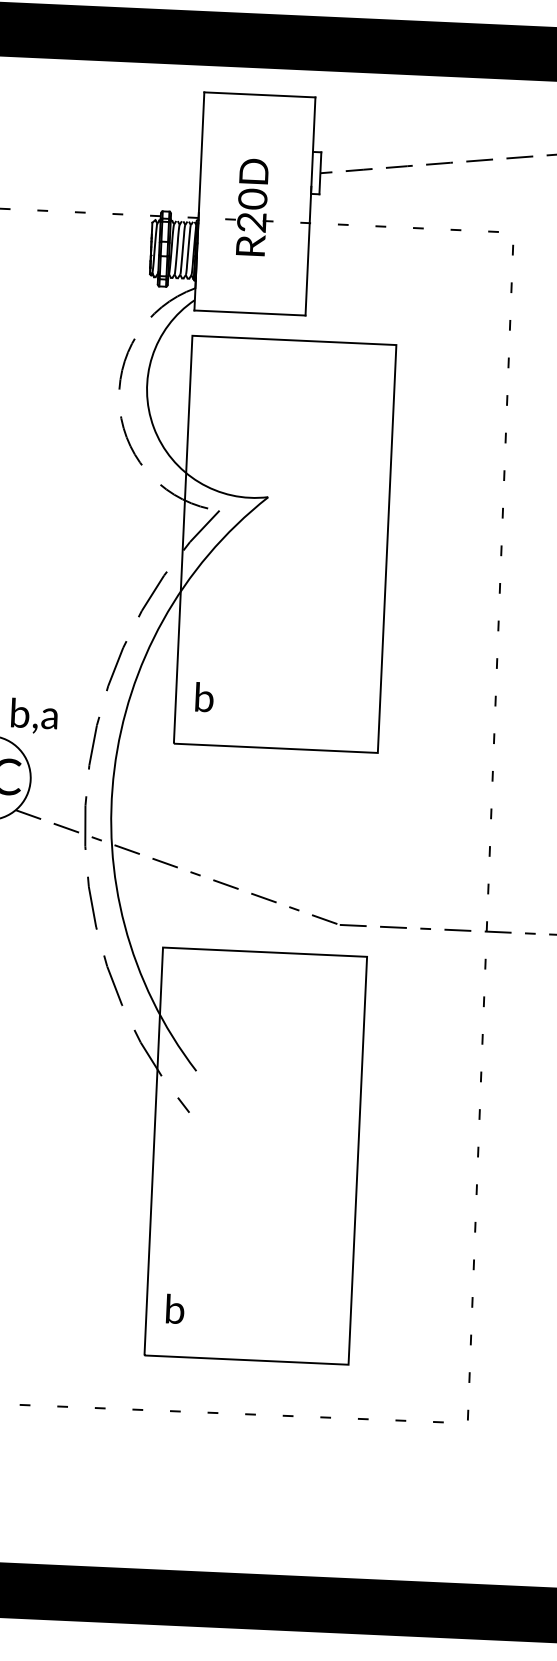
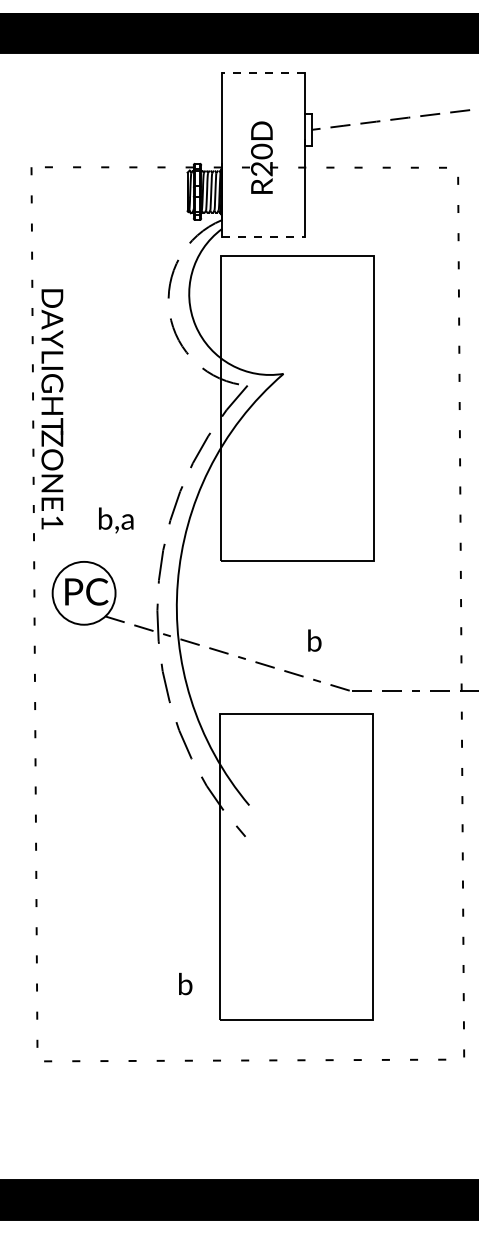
line: (259, 95) -> (263, 73), solid -> dashed
line: (249, 312) -> (263, 236), solid -> dashed
text: (204, 697) -> (314, 640), moved
text: (34, 716) -> (116, 520), moved
text: (175, 1308) -> (185, 983), moved

